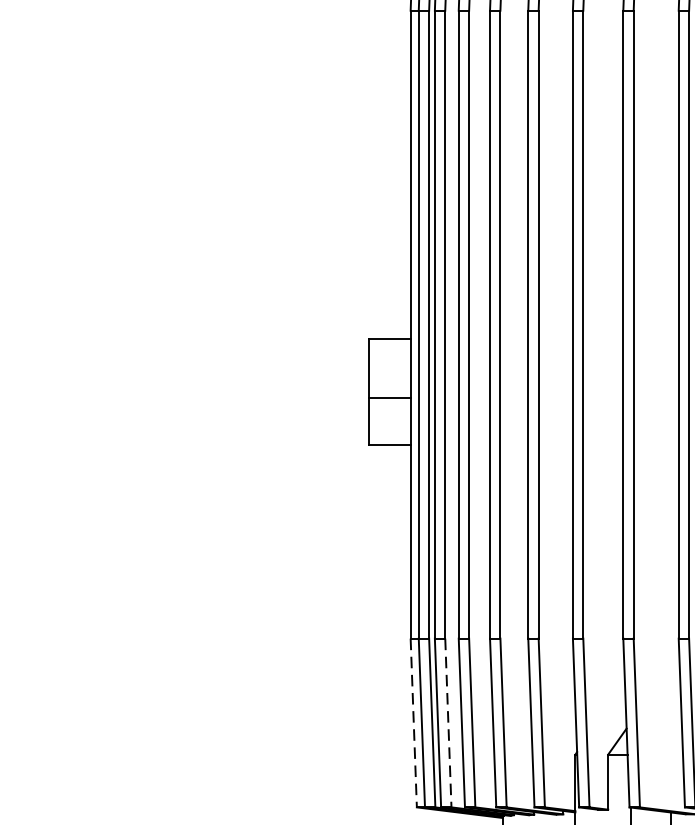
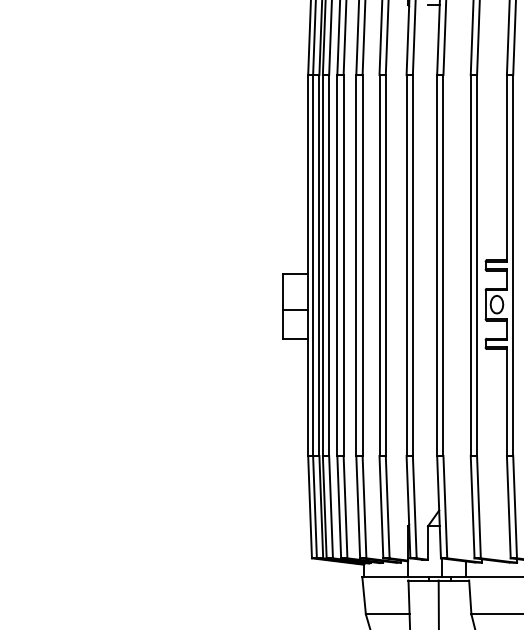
line: (414, 723) -> (310, 507), dashed -> solid
line: (449, 723) -> (331, 507), dashed -> solid

